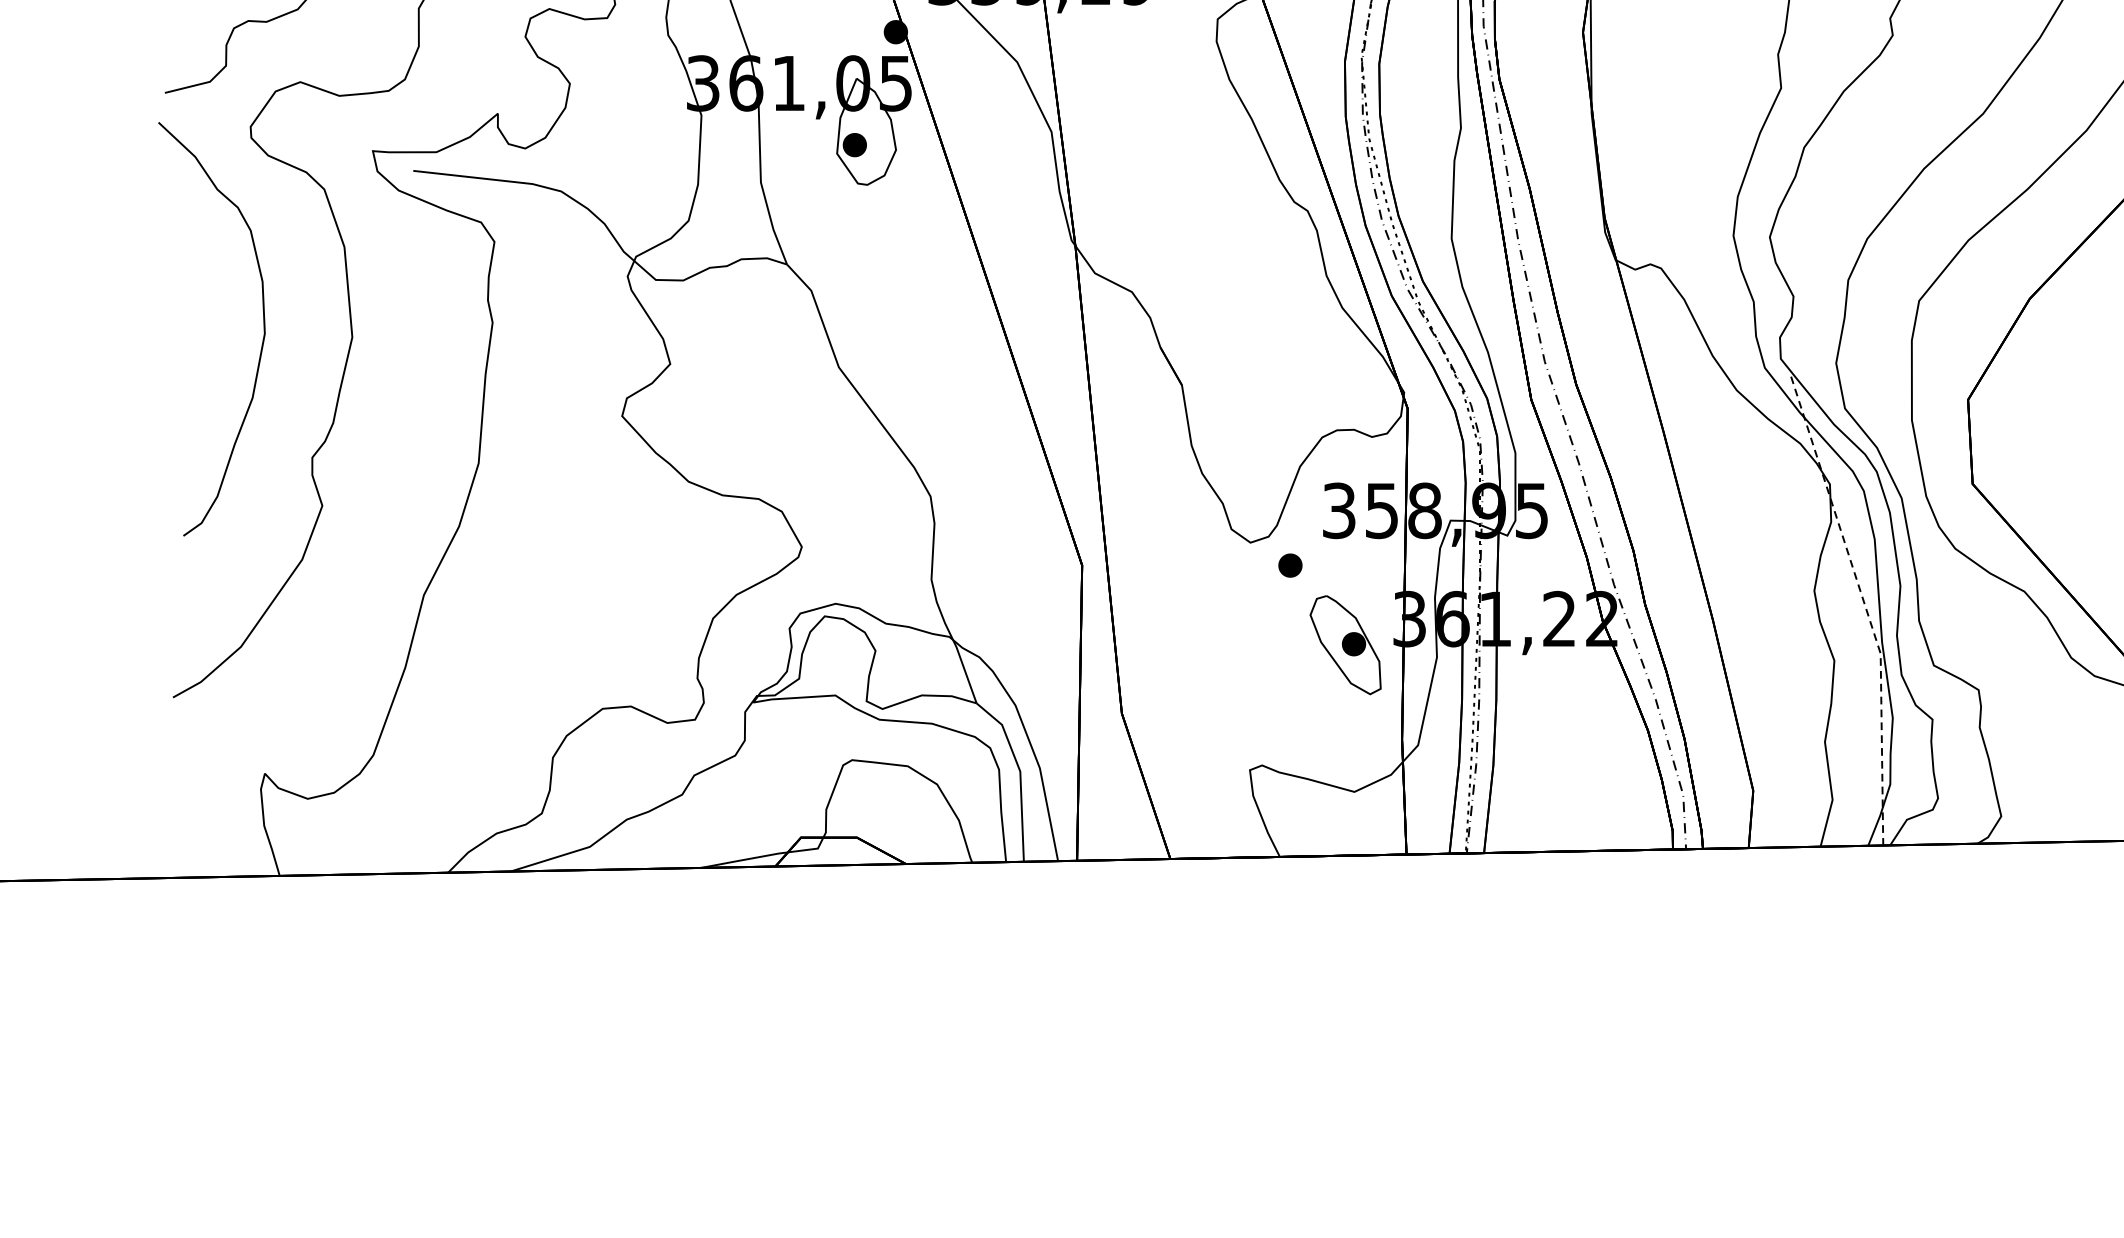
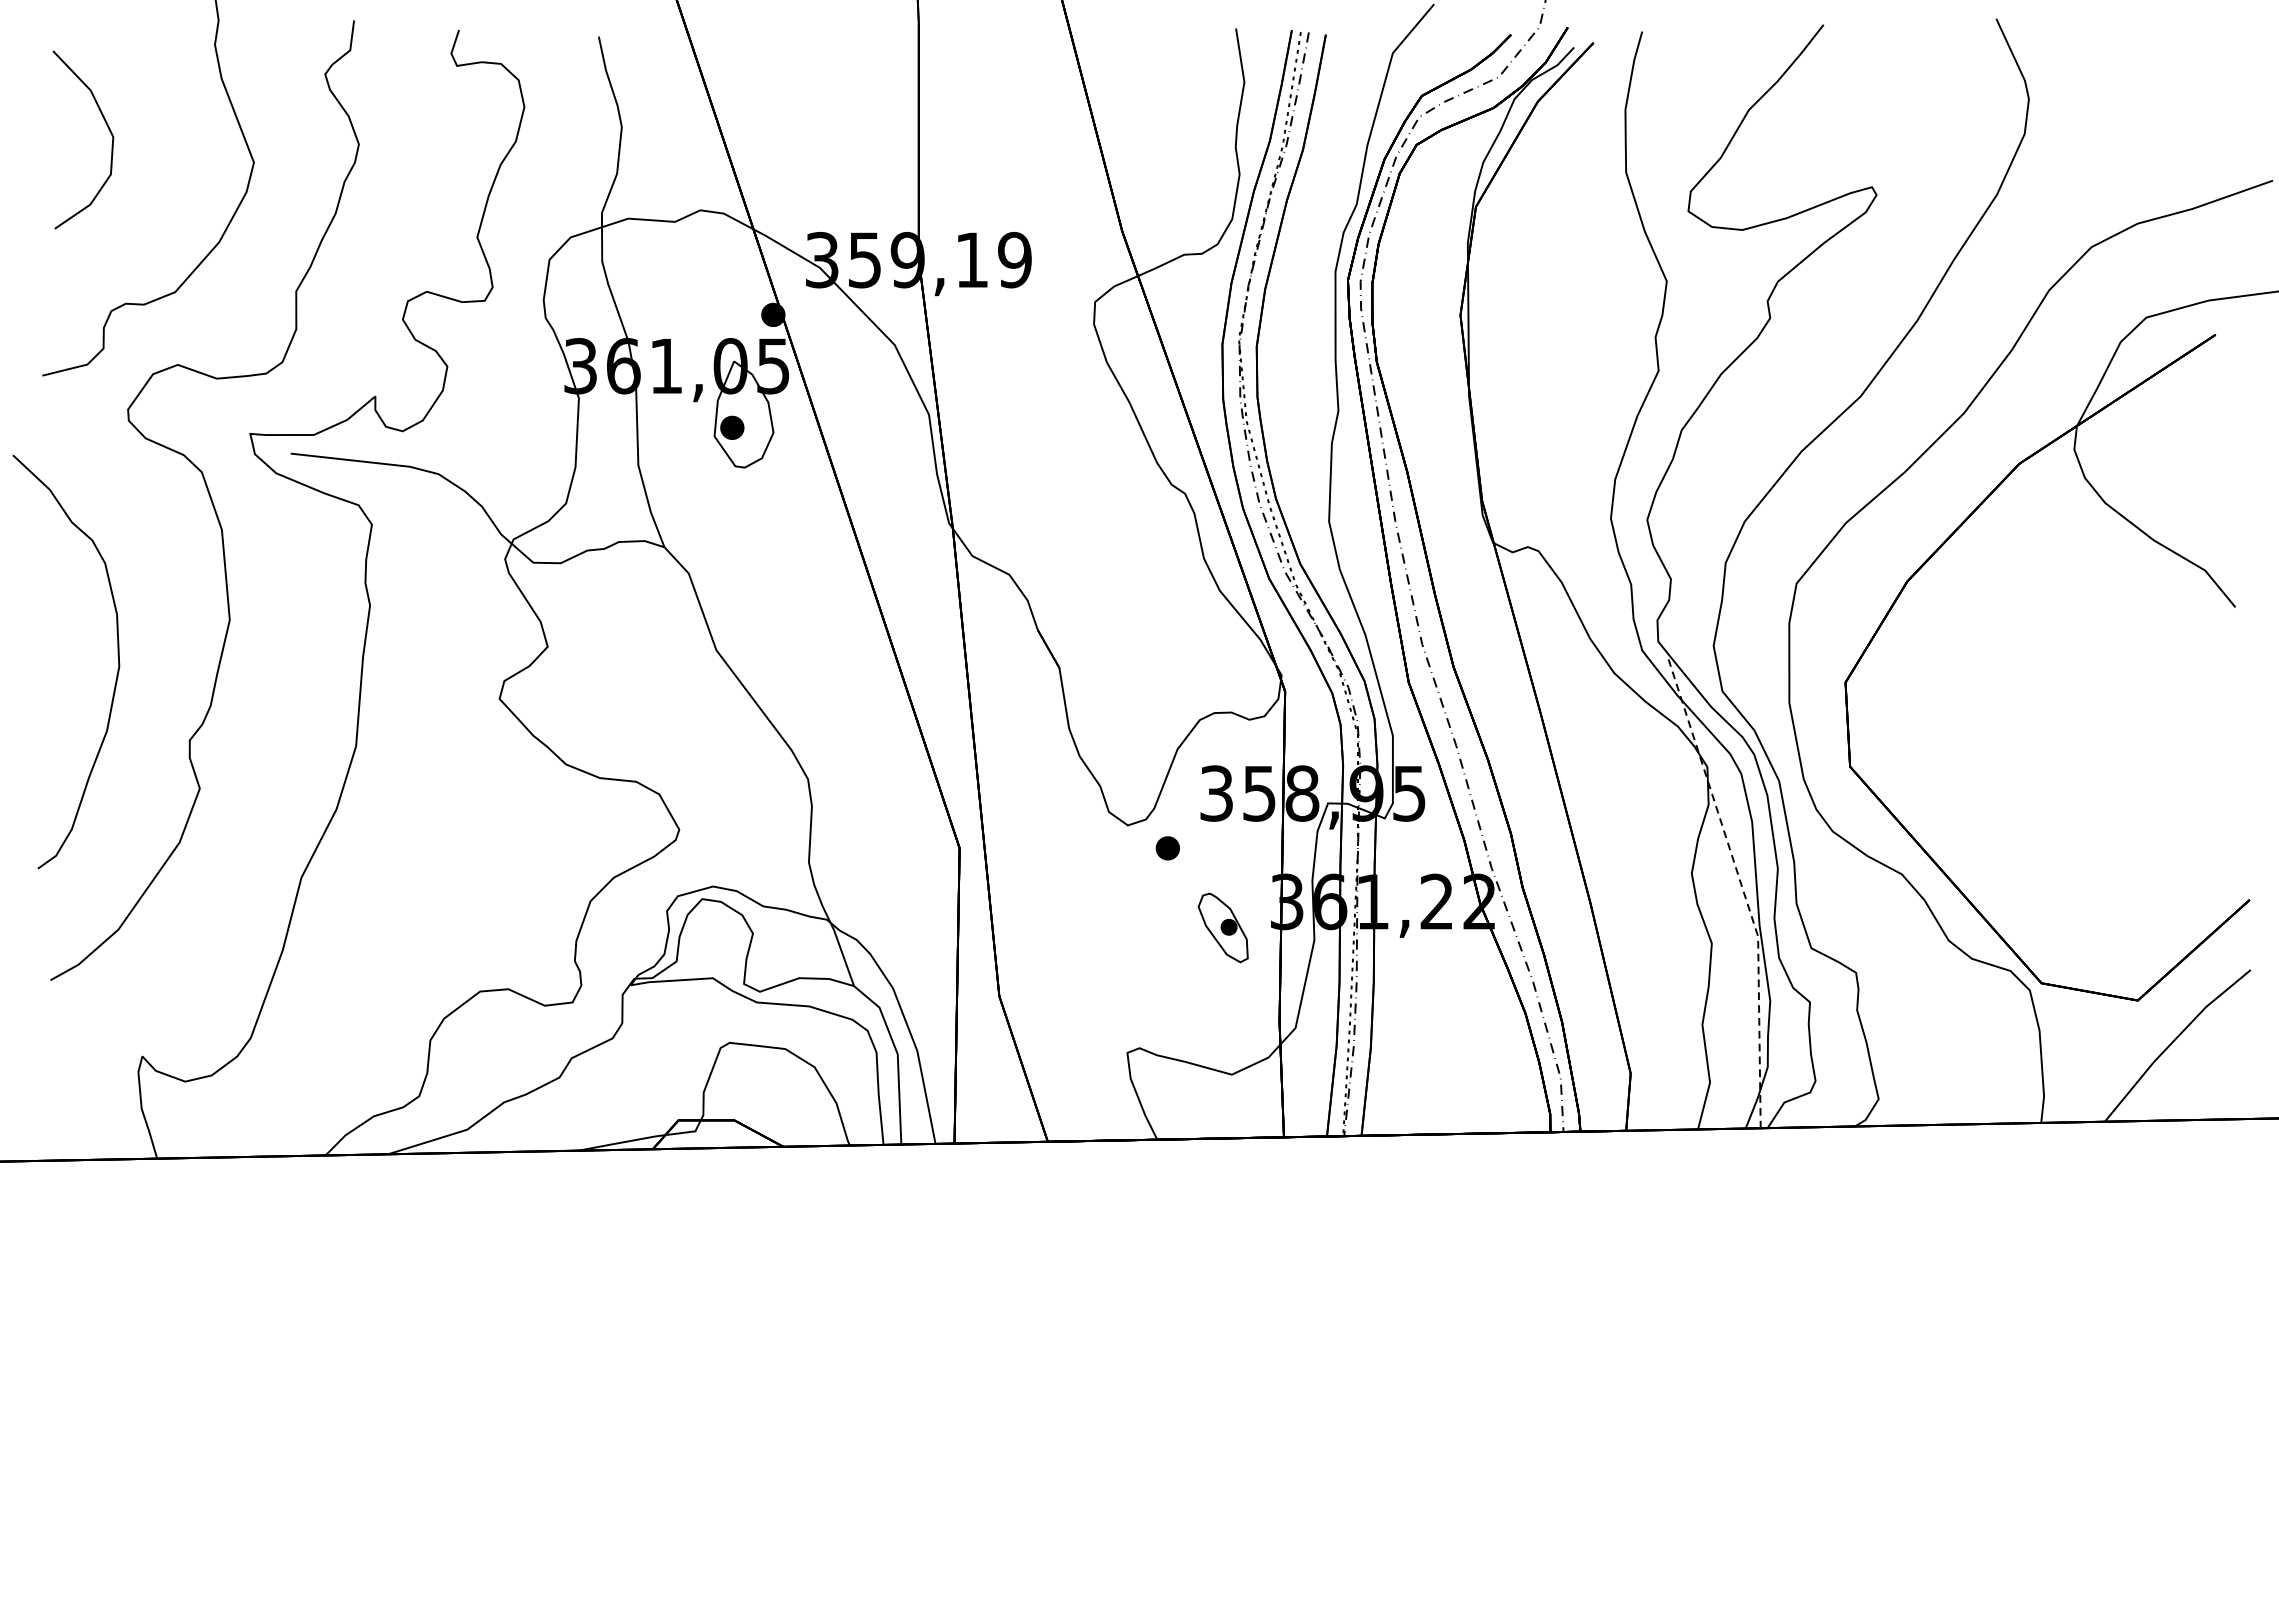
curve: (263, 322) -> (117, 655), moved
part: (1346, 644) -> (1223, 927), size x0.7

